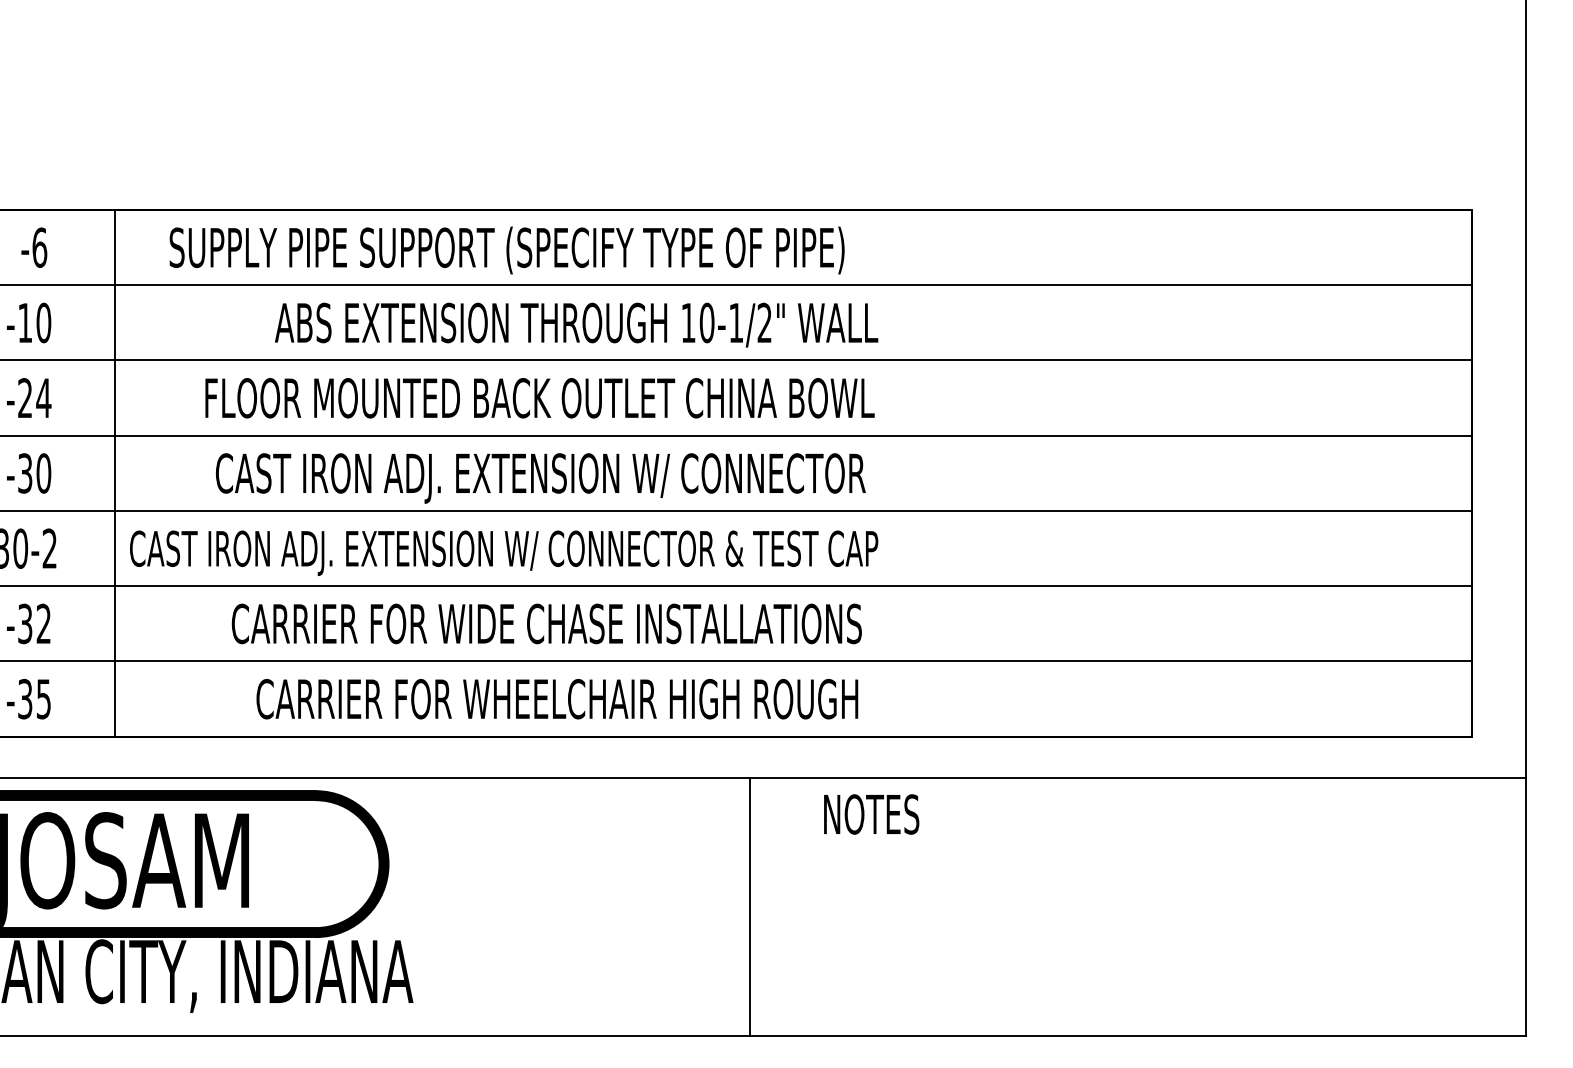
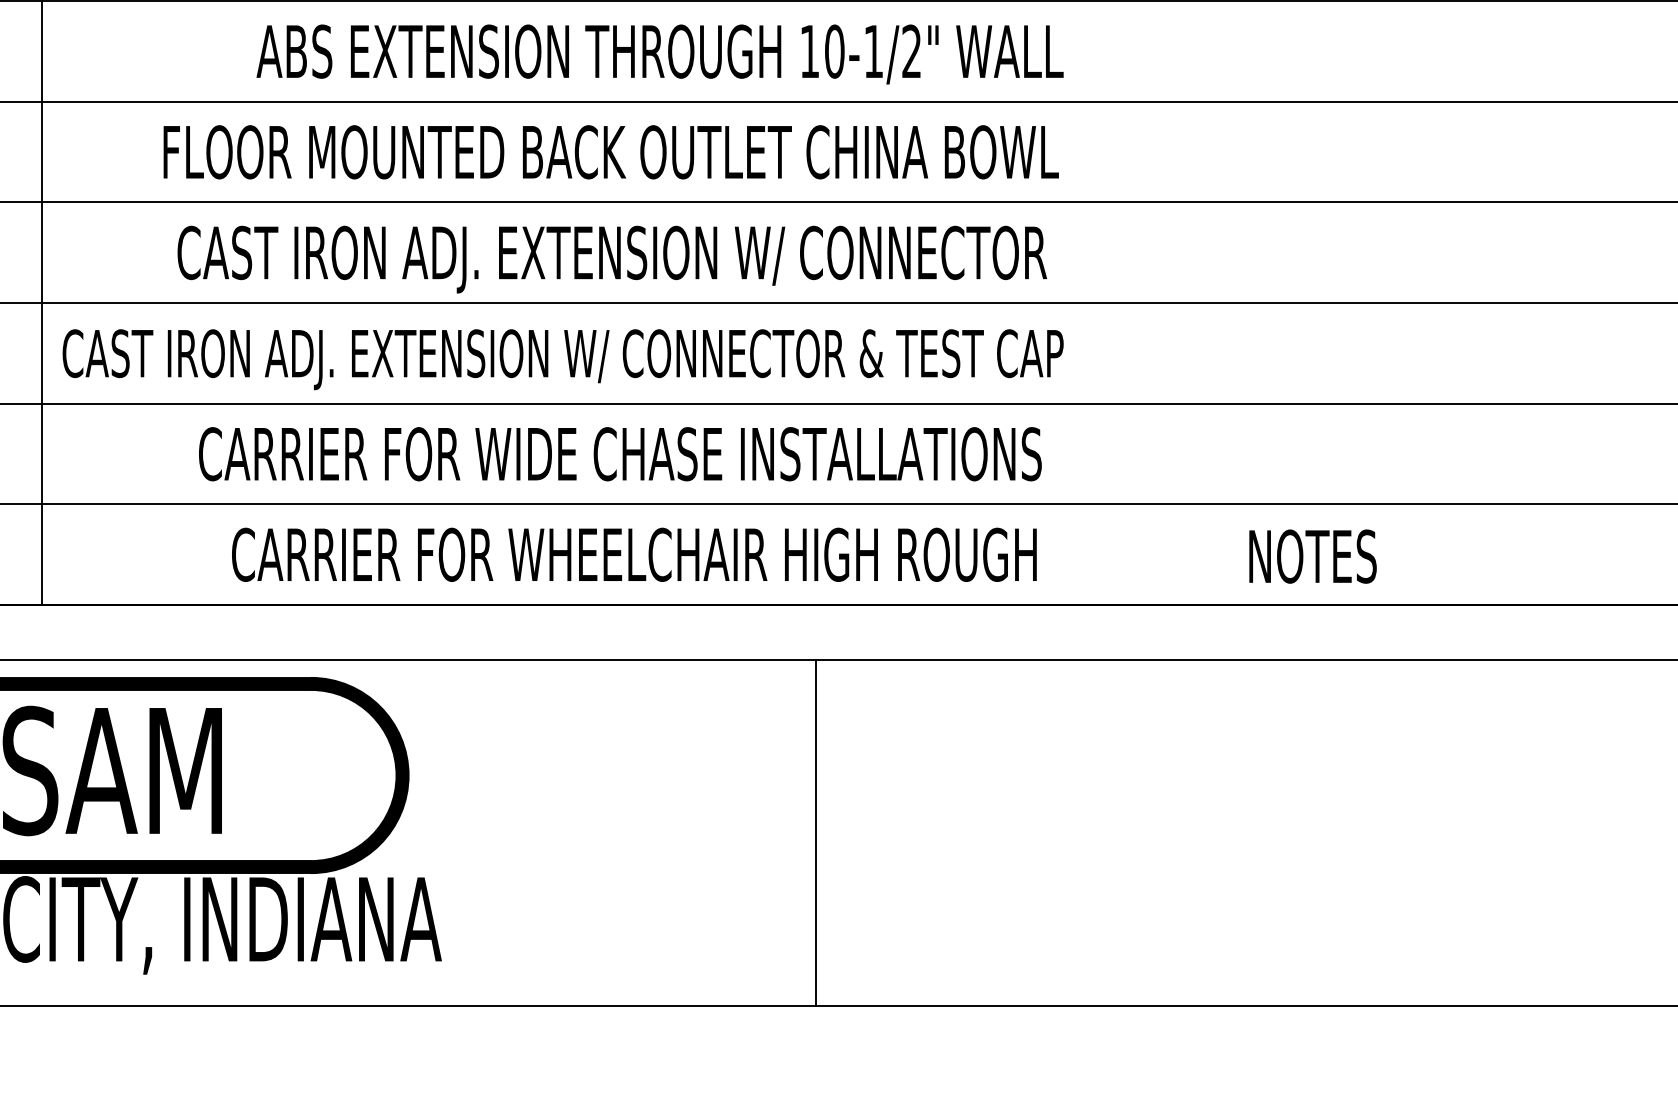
text: (871, 814) -> (1312, 556), moved
line: (749, 906) -> (815, 832), moved

